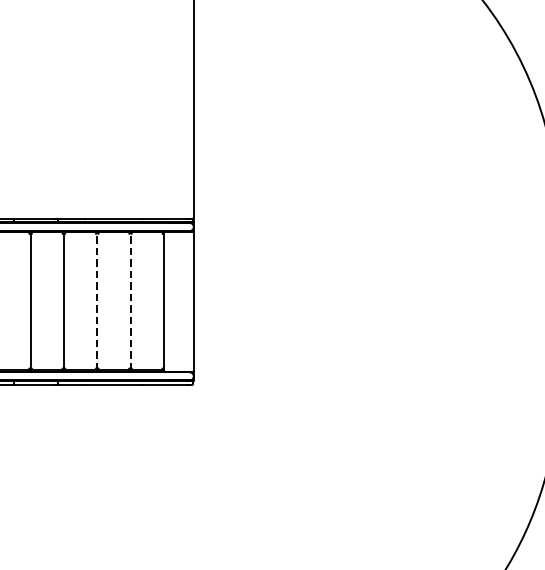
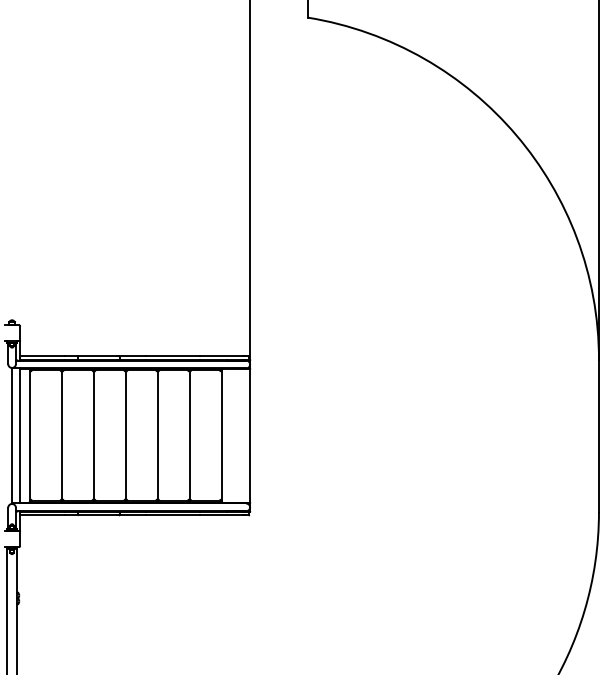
line: (98, 301) -> (158, 435), dashed -> solid
line: (130, 301) -> (189, 435), dashed -> solid

